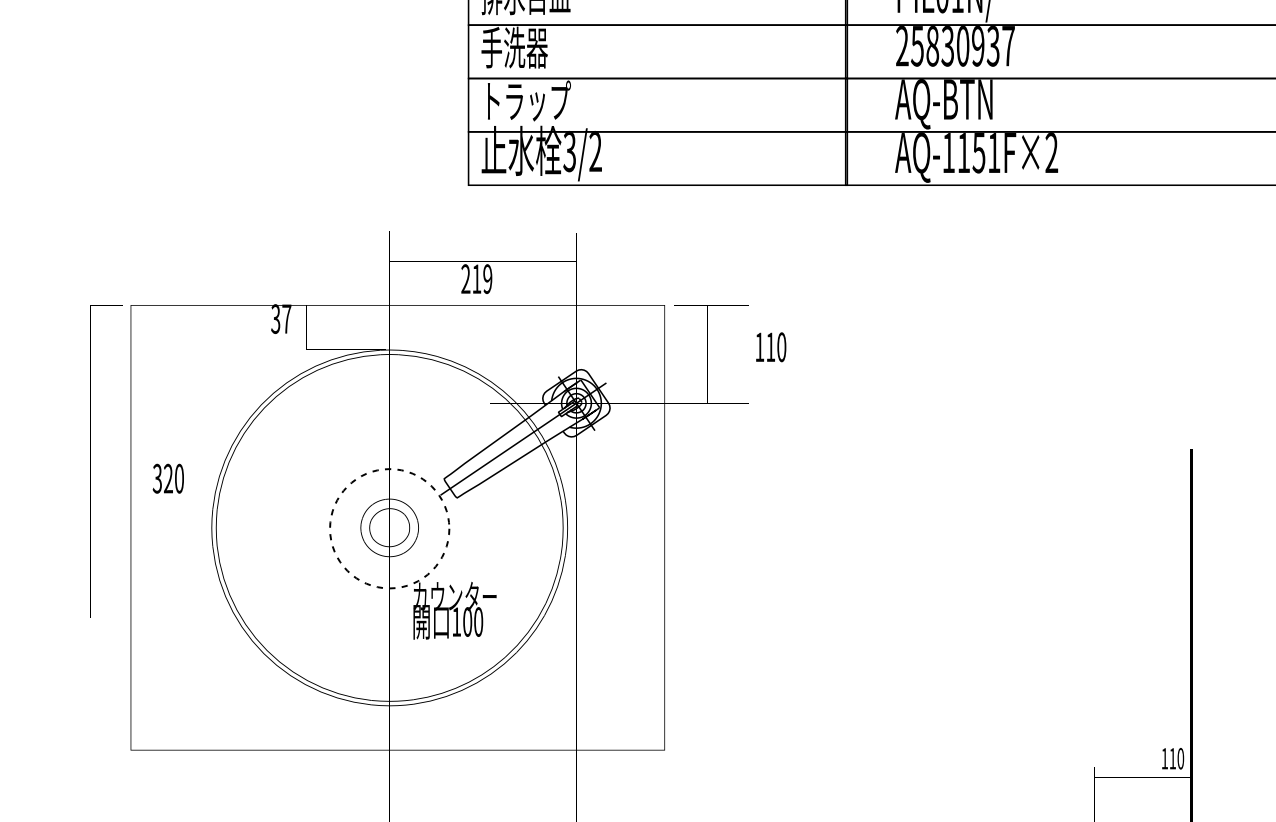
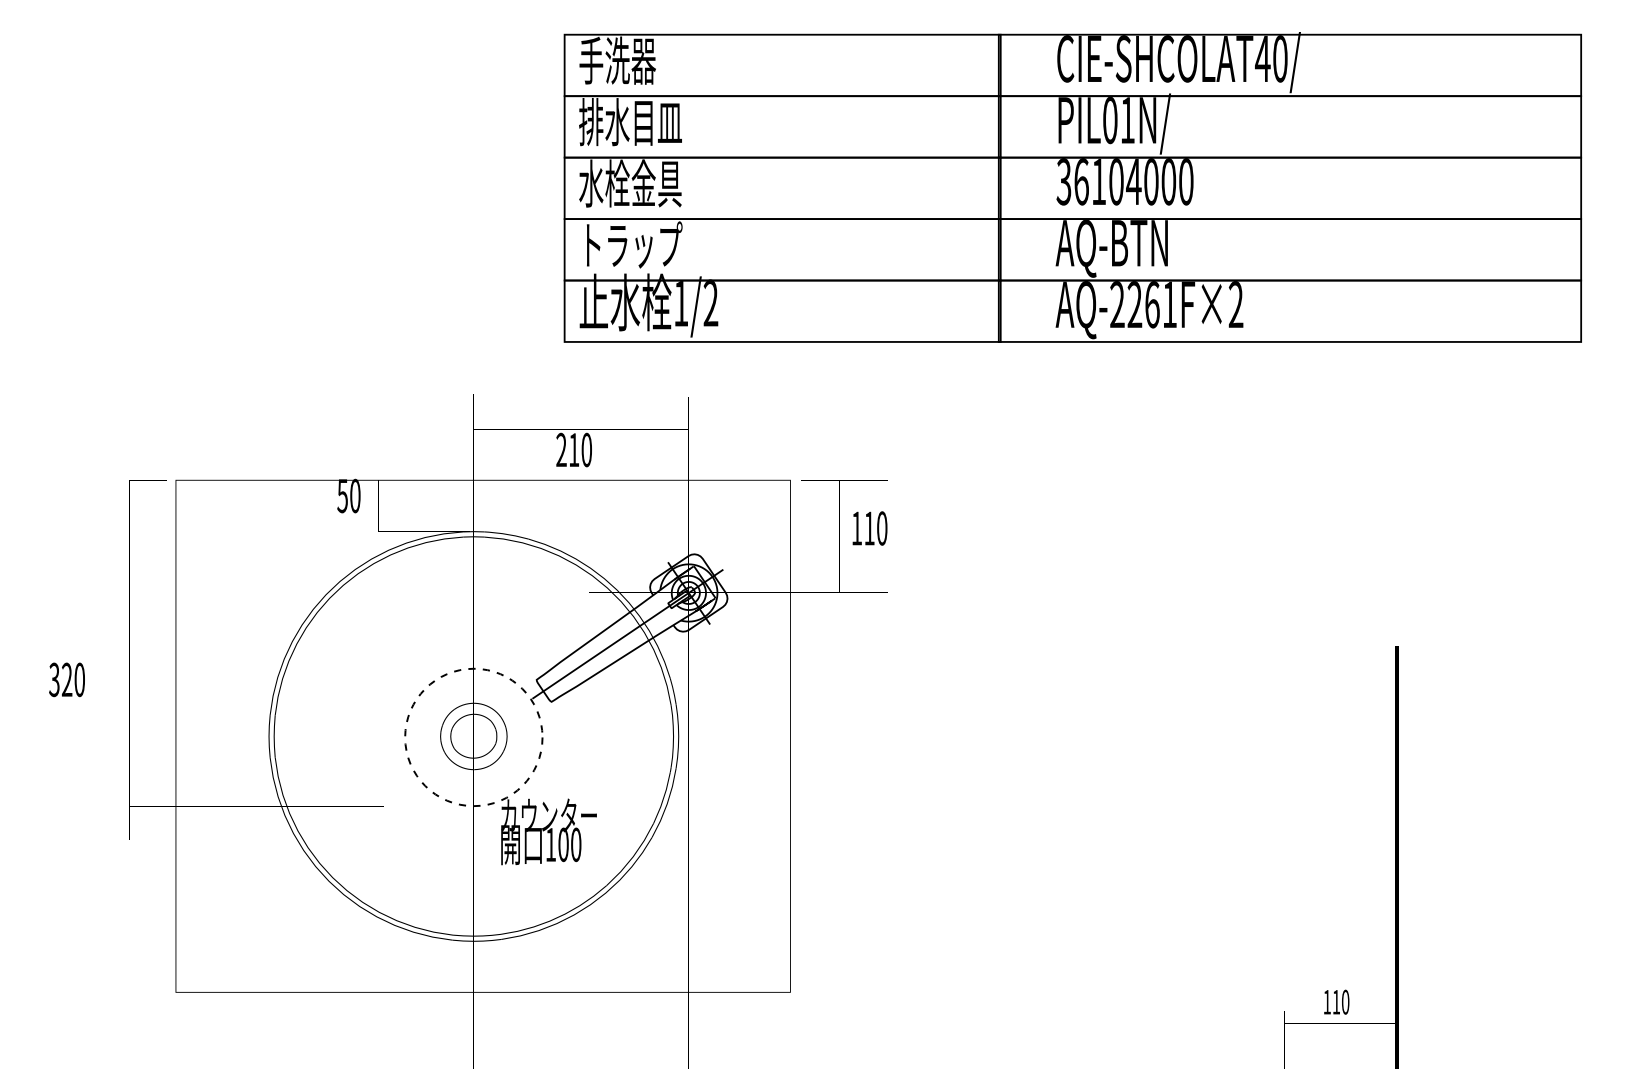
text: (954, 45) -> (1124, 181), 25830937 -> 36104000
text: (525, 47) -> (630, 183), 手洗器 -> 水栓金具
text: (569, 151) -> (680, 303), 3/2 -> 1/2
text: (963, 152) -> (1134, 304), AQ-1151F×2 -> AQ-2261F×2
text: (487, 279) -> (586, 450), 219 -> 210
text: (280, 318) -> (348, 495), 37 -> 50
text: (770, 347) -> (869, 528), moved
text: (167, 478) -> (66, 679), moved
text: (1172, 758) -> (1336, 1001), moved

